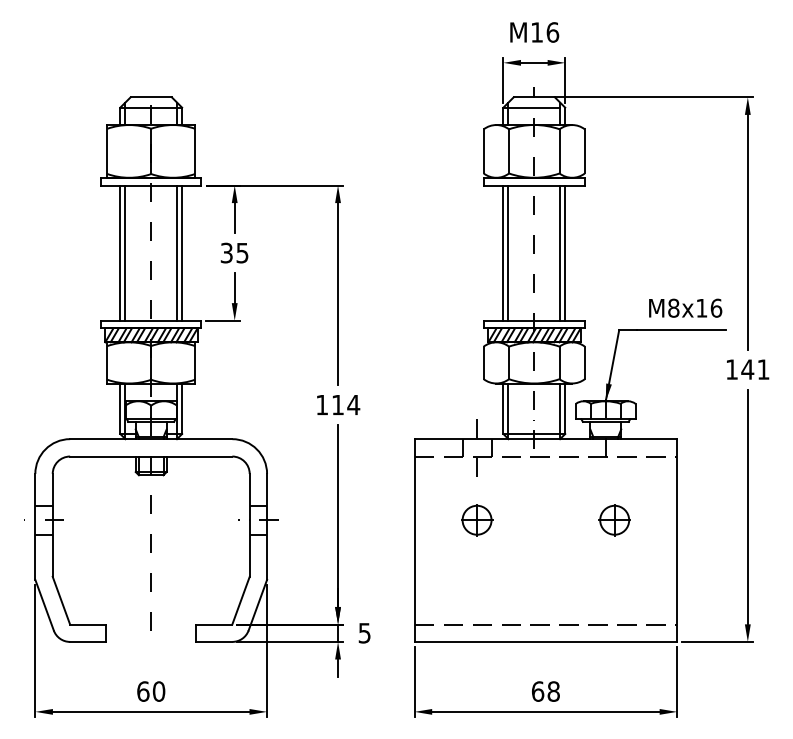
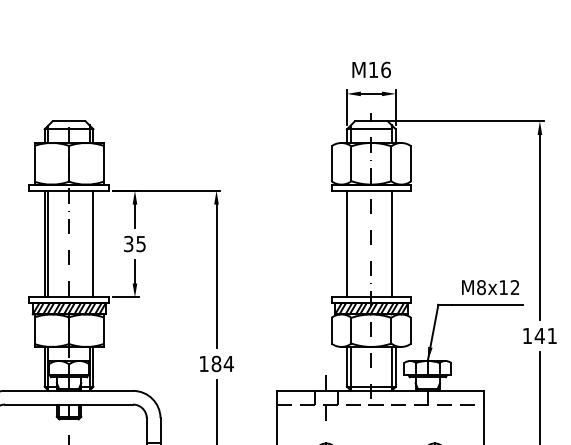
line: (177, 252) -> (89, 243), removed
line: (508, 252) -> (351, 243), removed
line: (565, 252) -> (396, 243), removed
text: (716, 307) -> (515, 286), M8x16 -> M8x12
text: (337, 404) -> (216, 363), 114 -> 184

